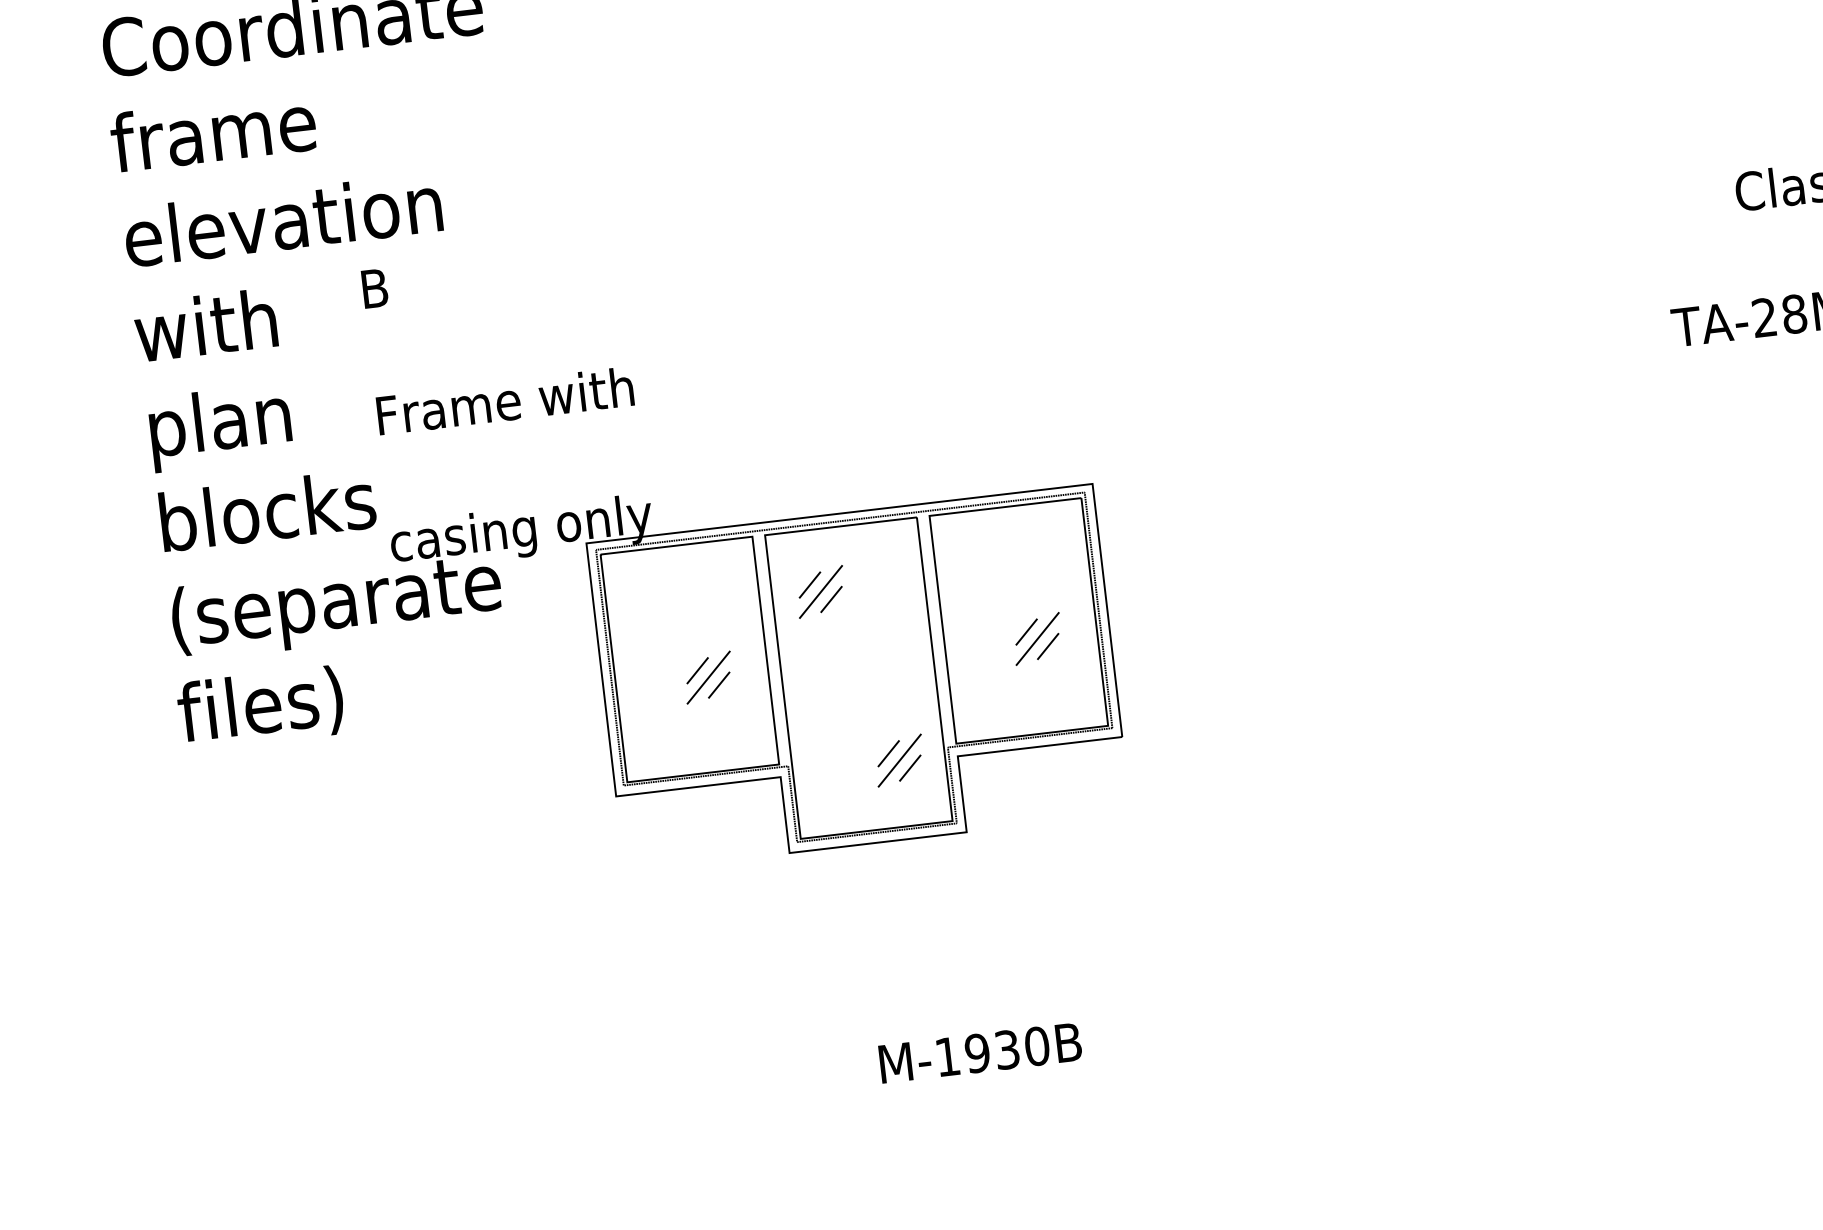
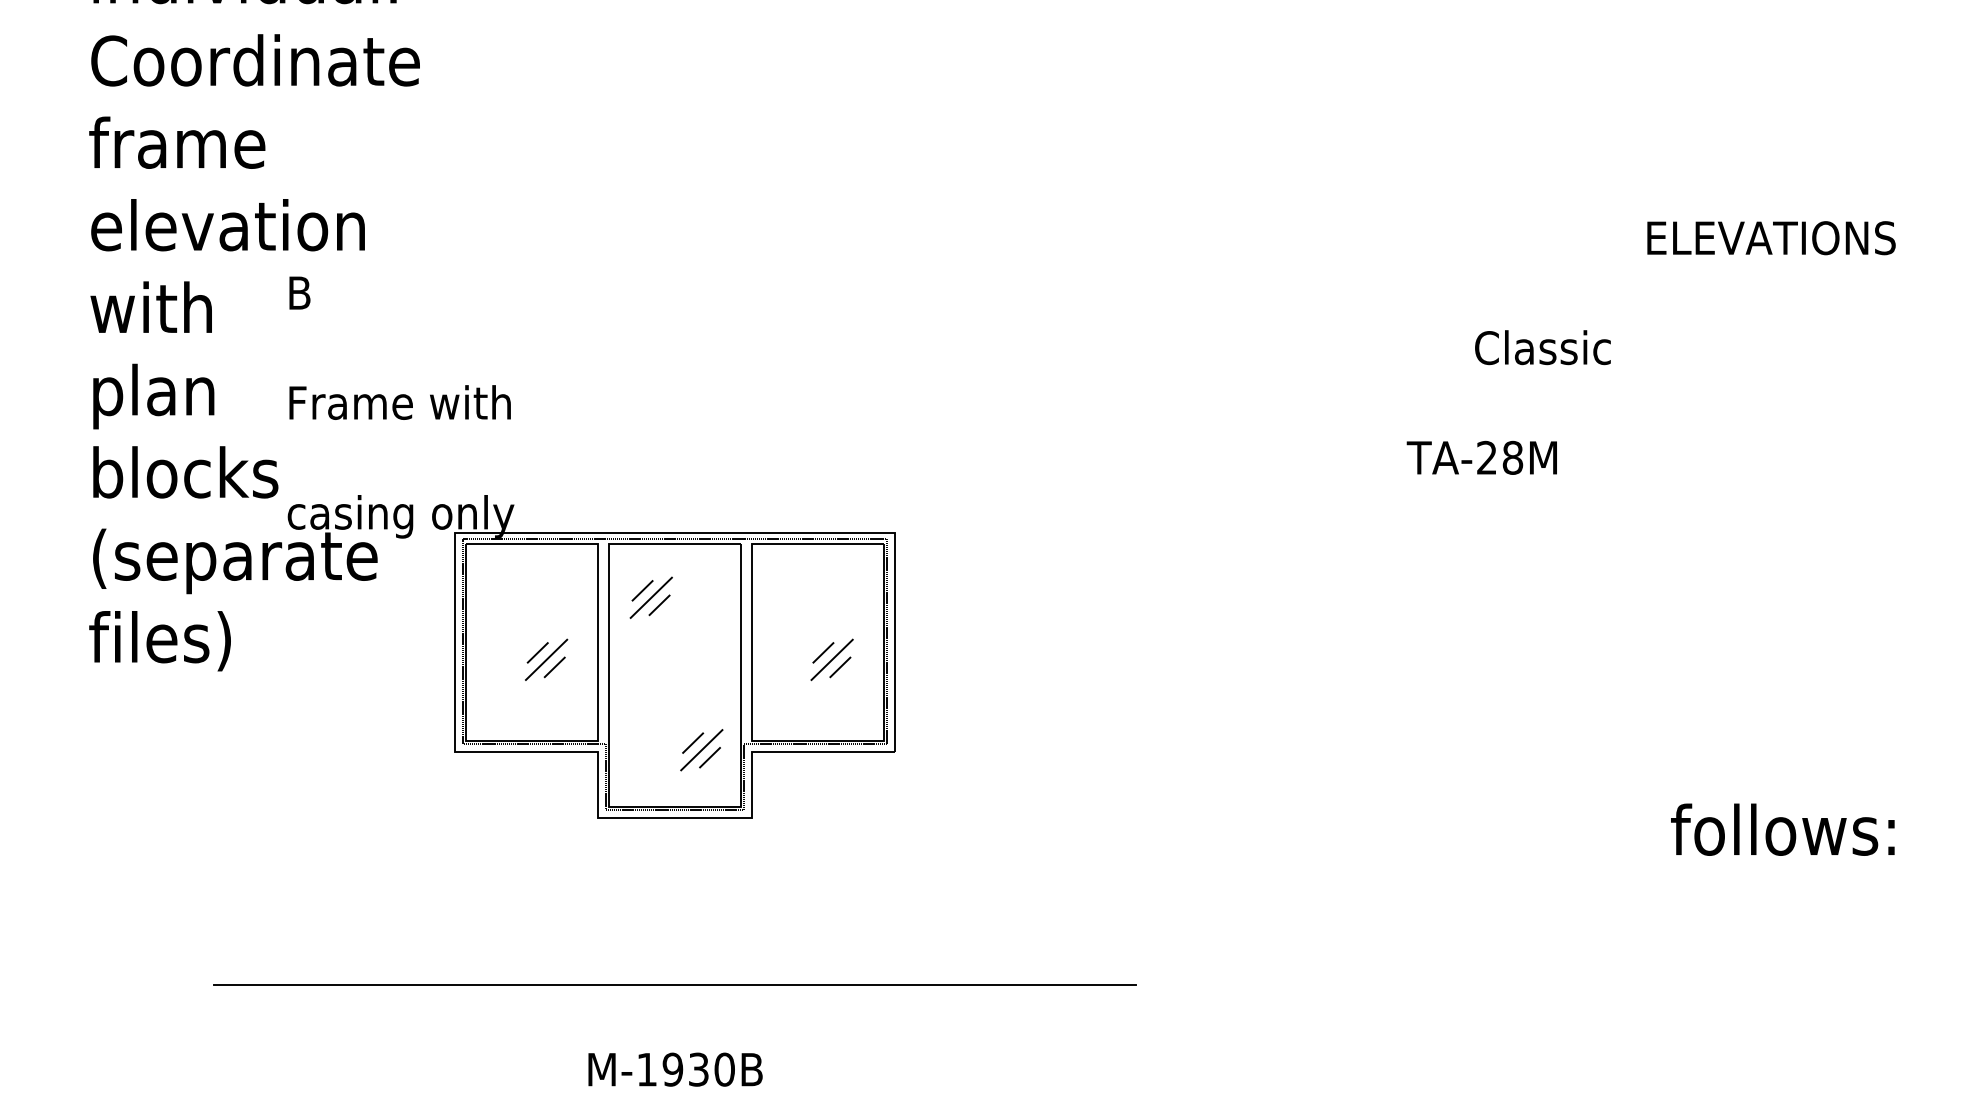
line: (900, 1035) -> (674, 985), added
text: (980, 1052) -> (675, 1069), moved

